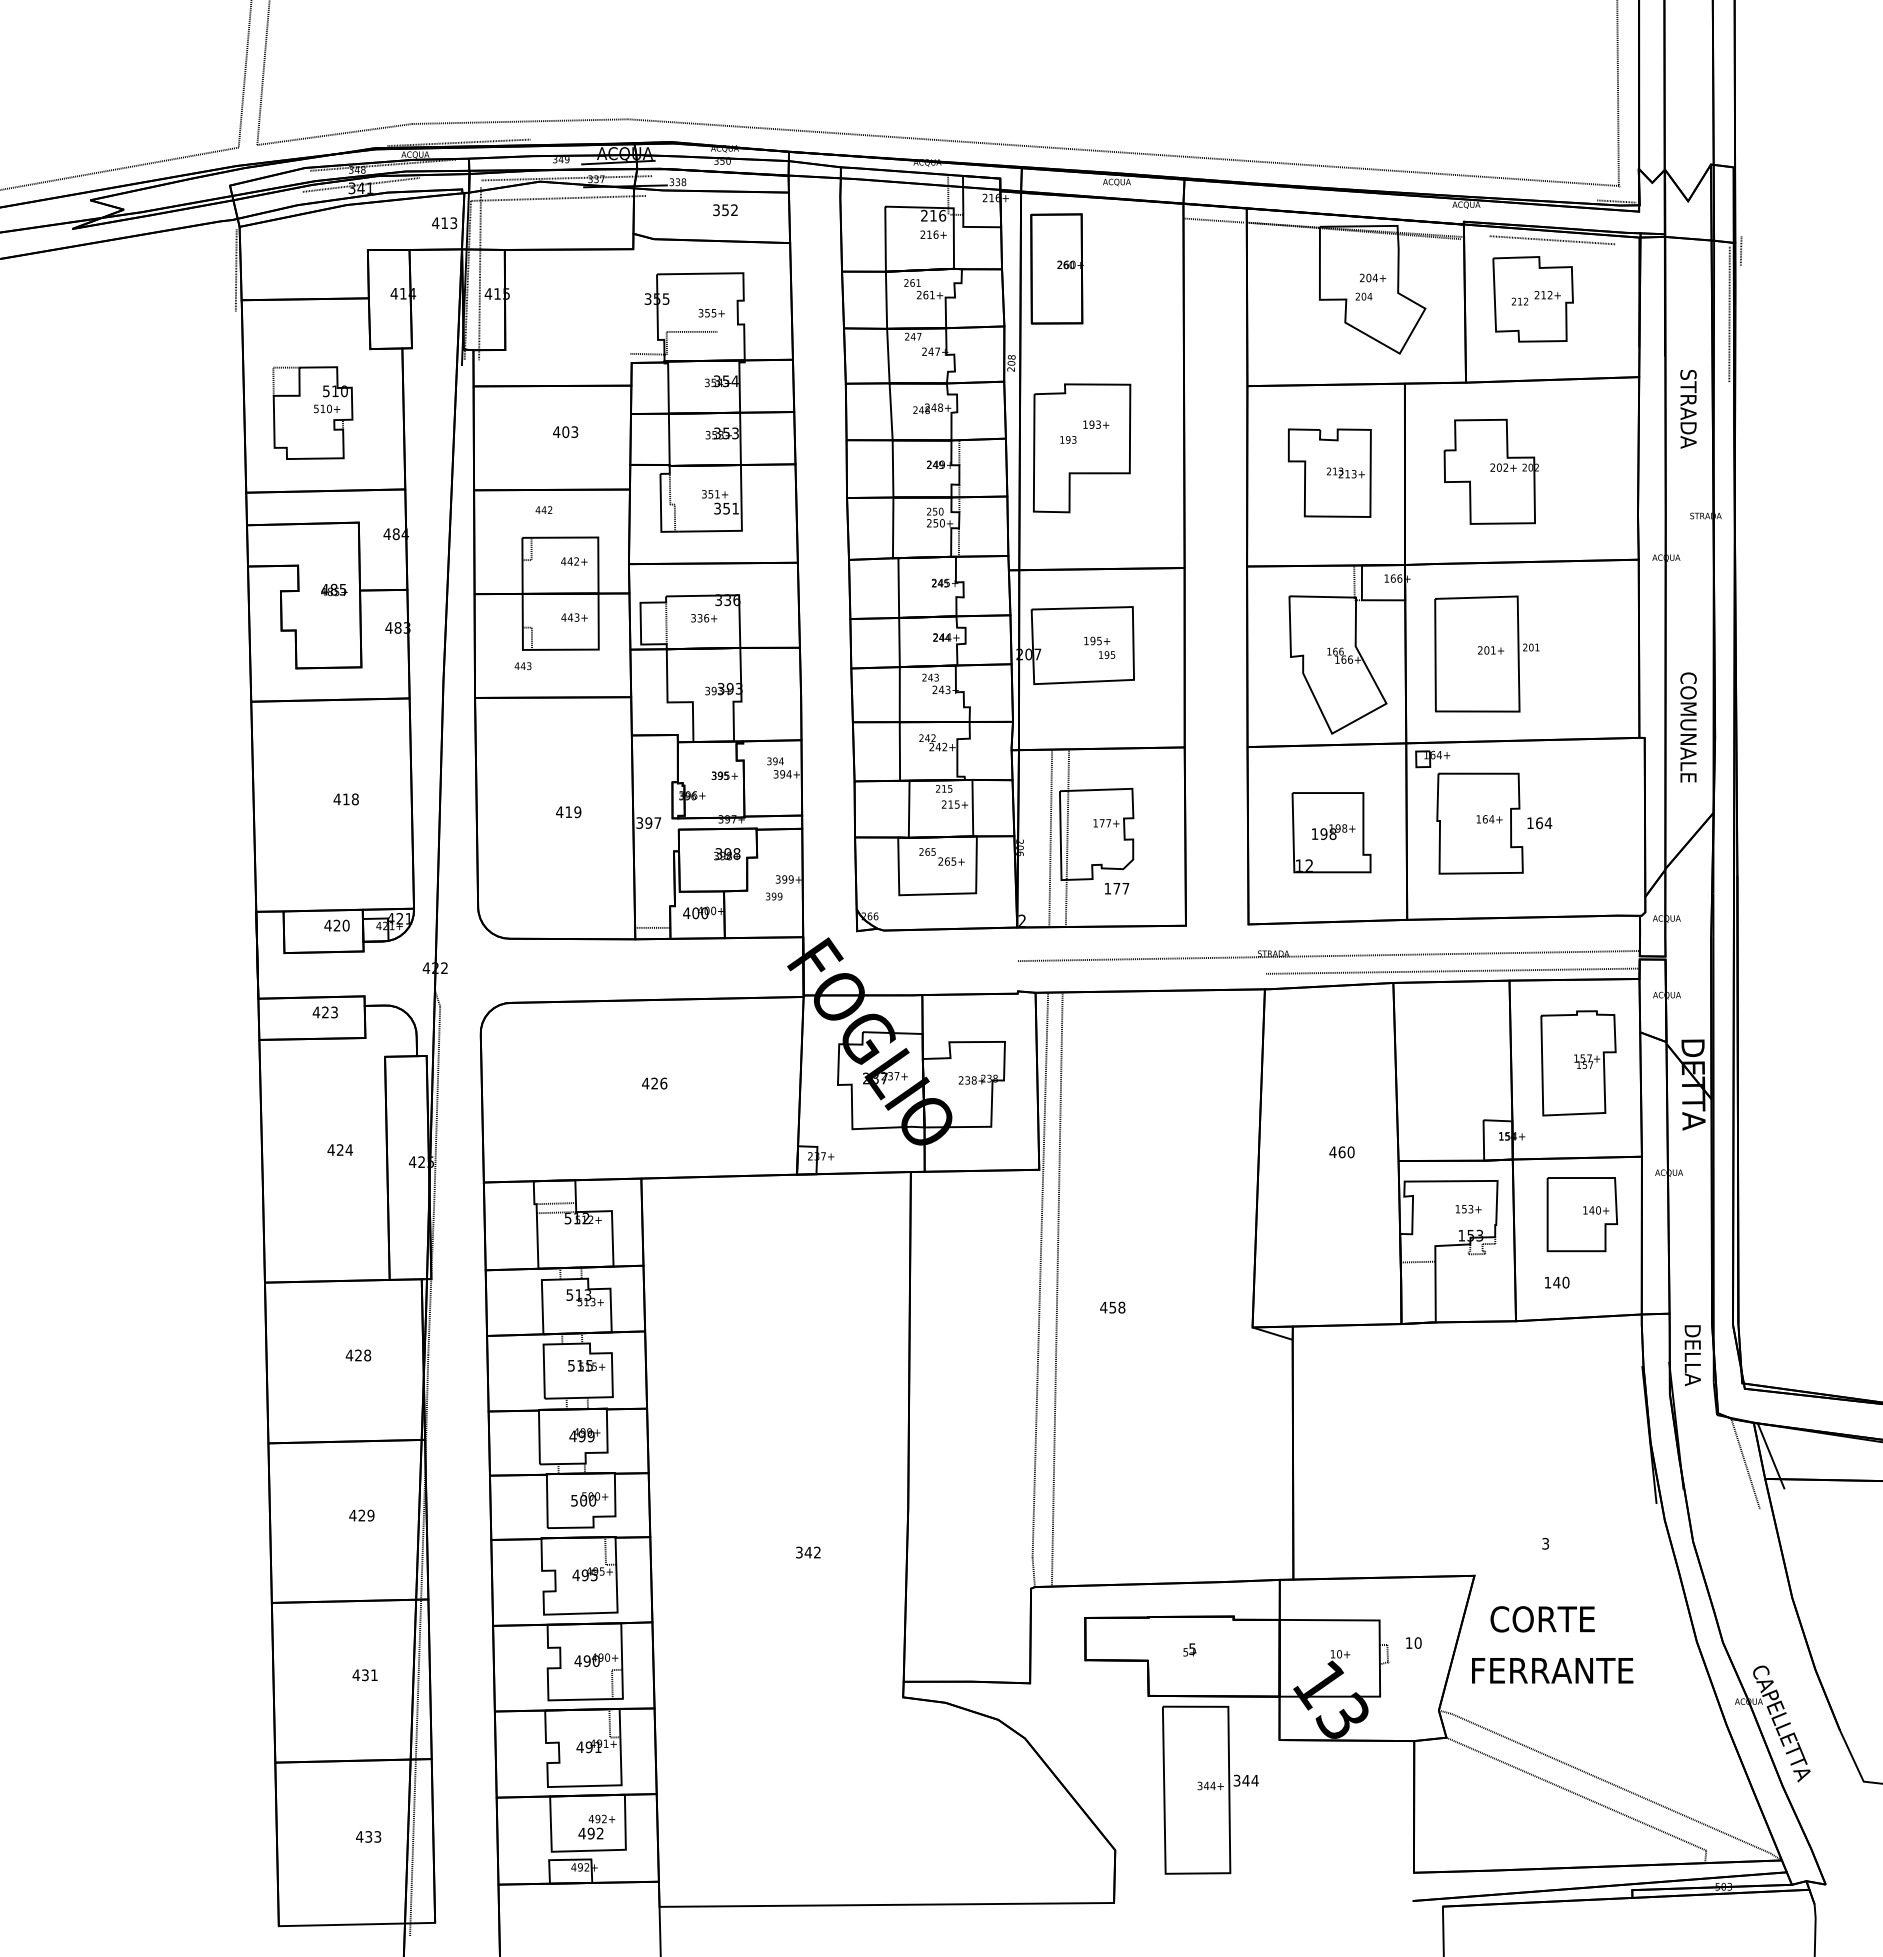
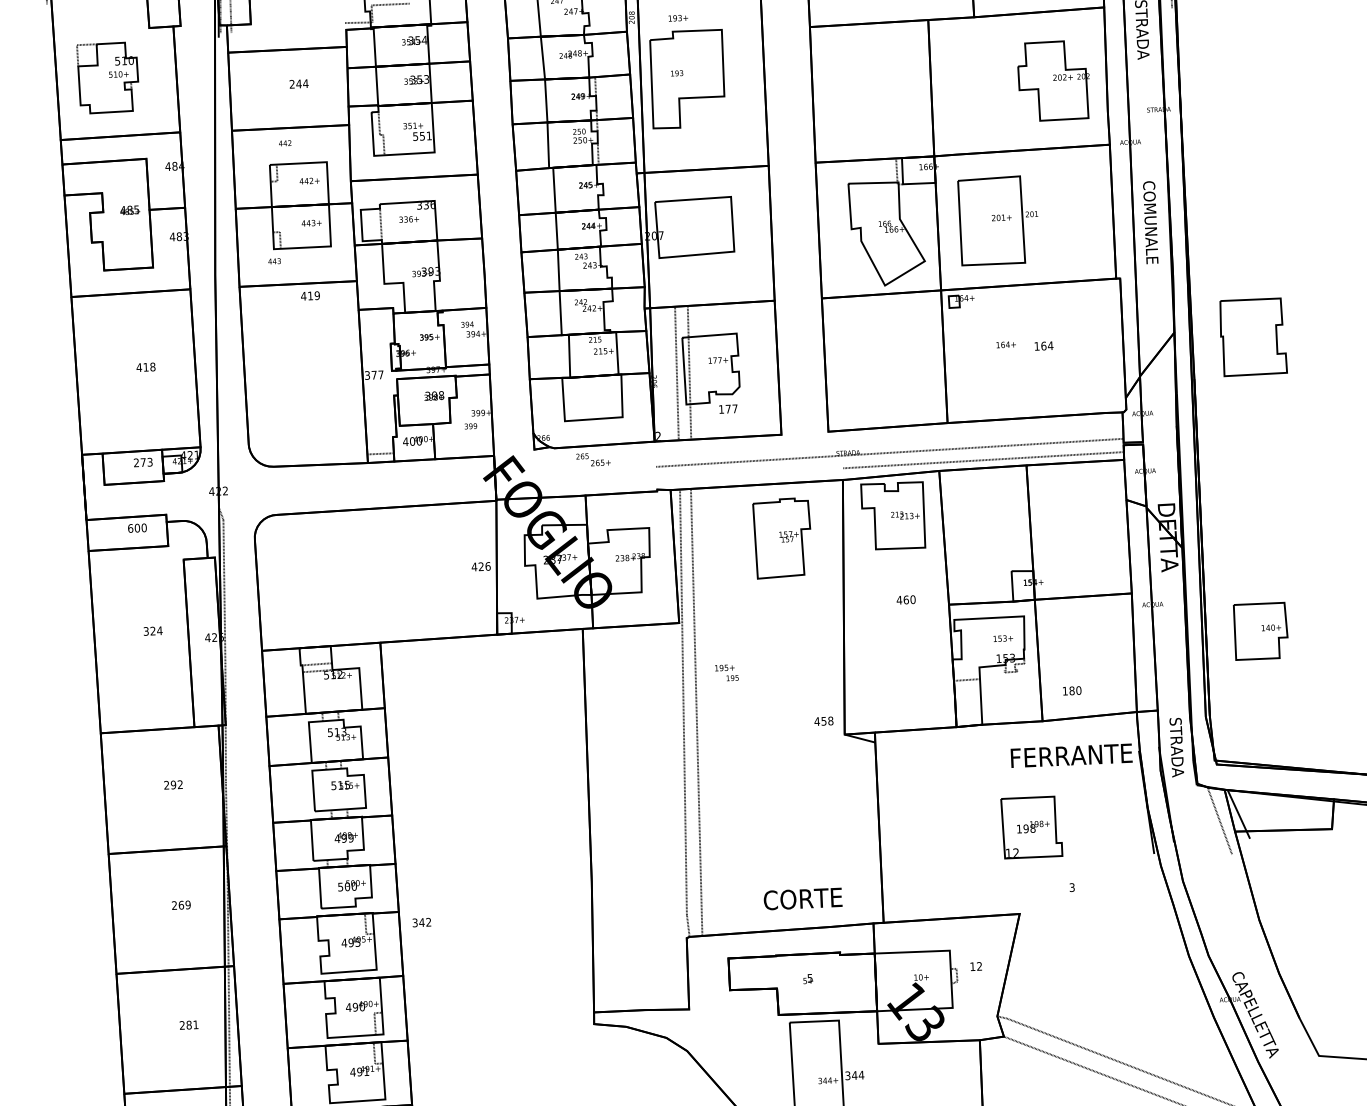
text: (1096, 424) -> (678, 18), moved
text: (565, 432) -> (298, 84), 403 -> 244
part: (1490, 471) -> (1053, 80), moved
part: (1329, 472) -> (893, 515), moved
text: (717, 507) -> (415, 135), 351 -> 551
text: (1099, 647) -> (726, 672), moved
text: (1688, 727) -> (1150, 222), moved
text: (568, 812) -> (310, 296), moved
text: (648, 822) -> (374, 374), 397 -> 377
part: (1479, 823) -> (1252, 337), moved
part: (1331, 832) -> (1031, 827), moved
text: (941, 856) -> (593, 459), moved
text: (336, 925) -> (142, 462), 420 -> 273
text: (325, 1012) -> (137, 528), 423 -> 600
part: (1578, 1063) -> (782, 538), moved
text: (654, 1083) -> (481, 566), moved
text: (330, 1149) -> (145, 631), 424 -> 324
part: (1582, 1214) -> (1261, 631), moved
text: (1556, 1282) -> (1071, 690), 140 -> 180
text: (1112, 1307) -> (823, 721), moved
text: (358, 1355) -> (173, 785), 428 -> 292
text: (1692, 1363) -> (1176, 747), DELLA -> STRADA
text: (357, 1515) -> (177, 905), 429 -> 269
text: (808, 1552) -> (422, 922), moved
text: (1542, 1619) -> (802, 899), moved
text: (1417, 1642) -> (979, 966), 10 -> 12
text: (1552, 1670) -> (1071, 755), moved
text: (360, 1675) -> (185, 1025), 431 -> 281

